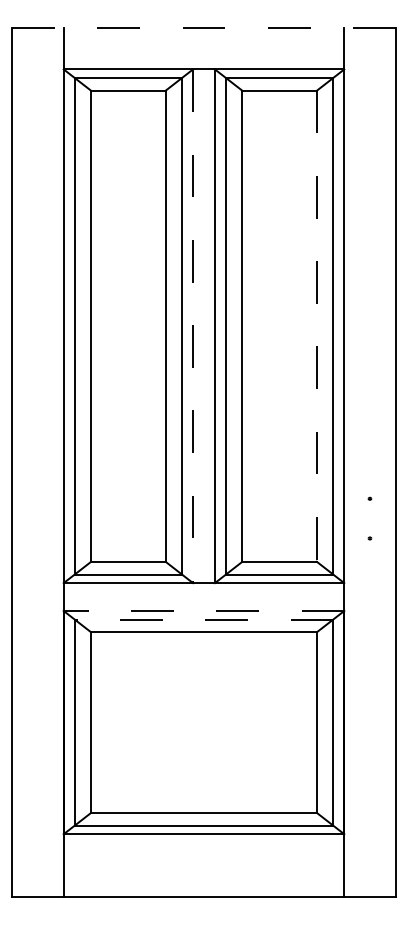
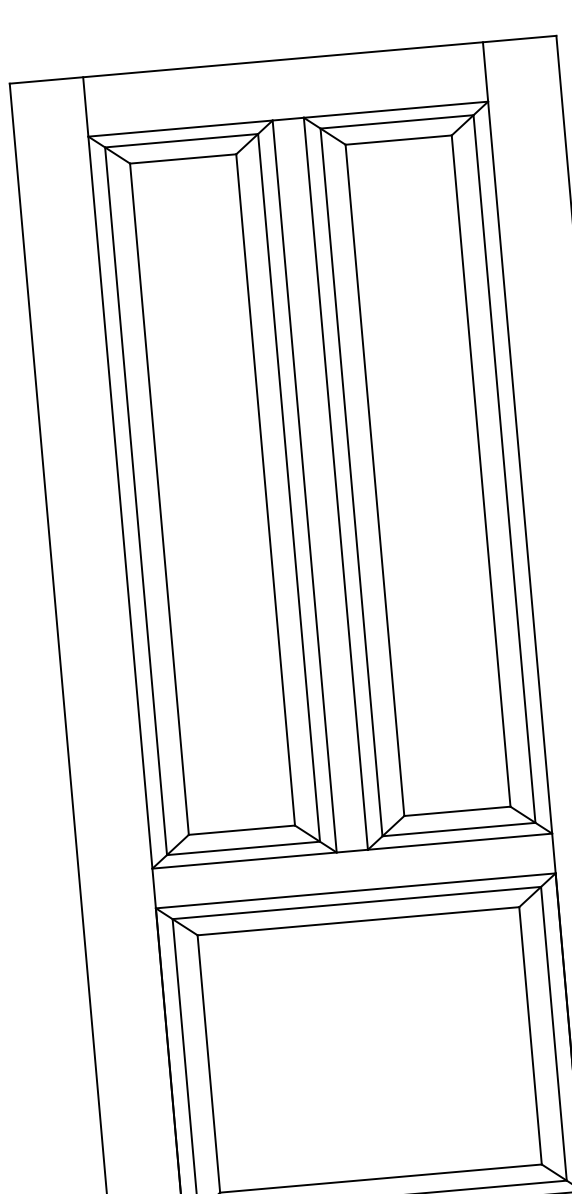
line: (204, 27) -> (283, 59), dashed -> solid
line: (193, 326) -> (305, 486), dashed -> solid
line: (316, 326) -> (480, 471), dashed -> solid
line: (203, 610) -> (355, 890), dashed -> solid
line: (203, 619) -> (356, 903), dashed -> solid

